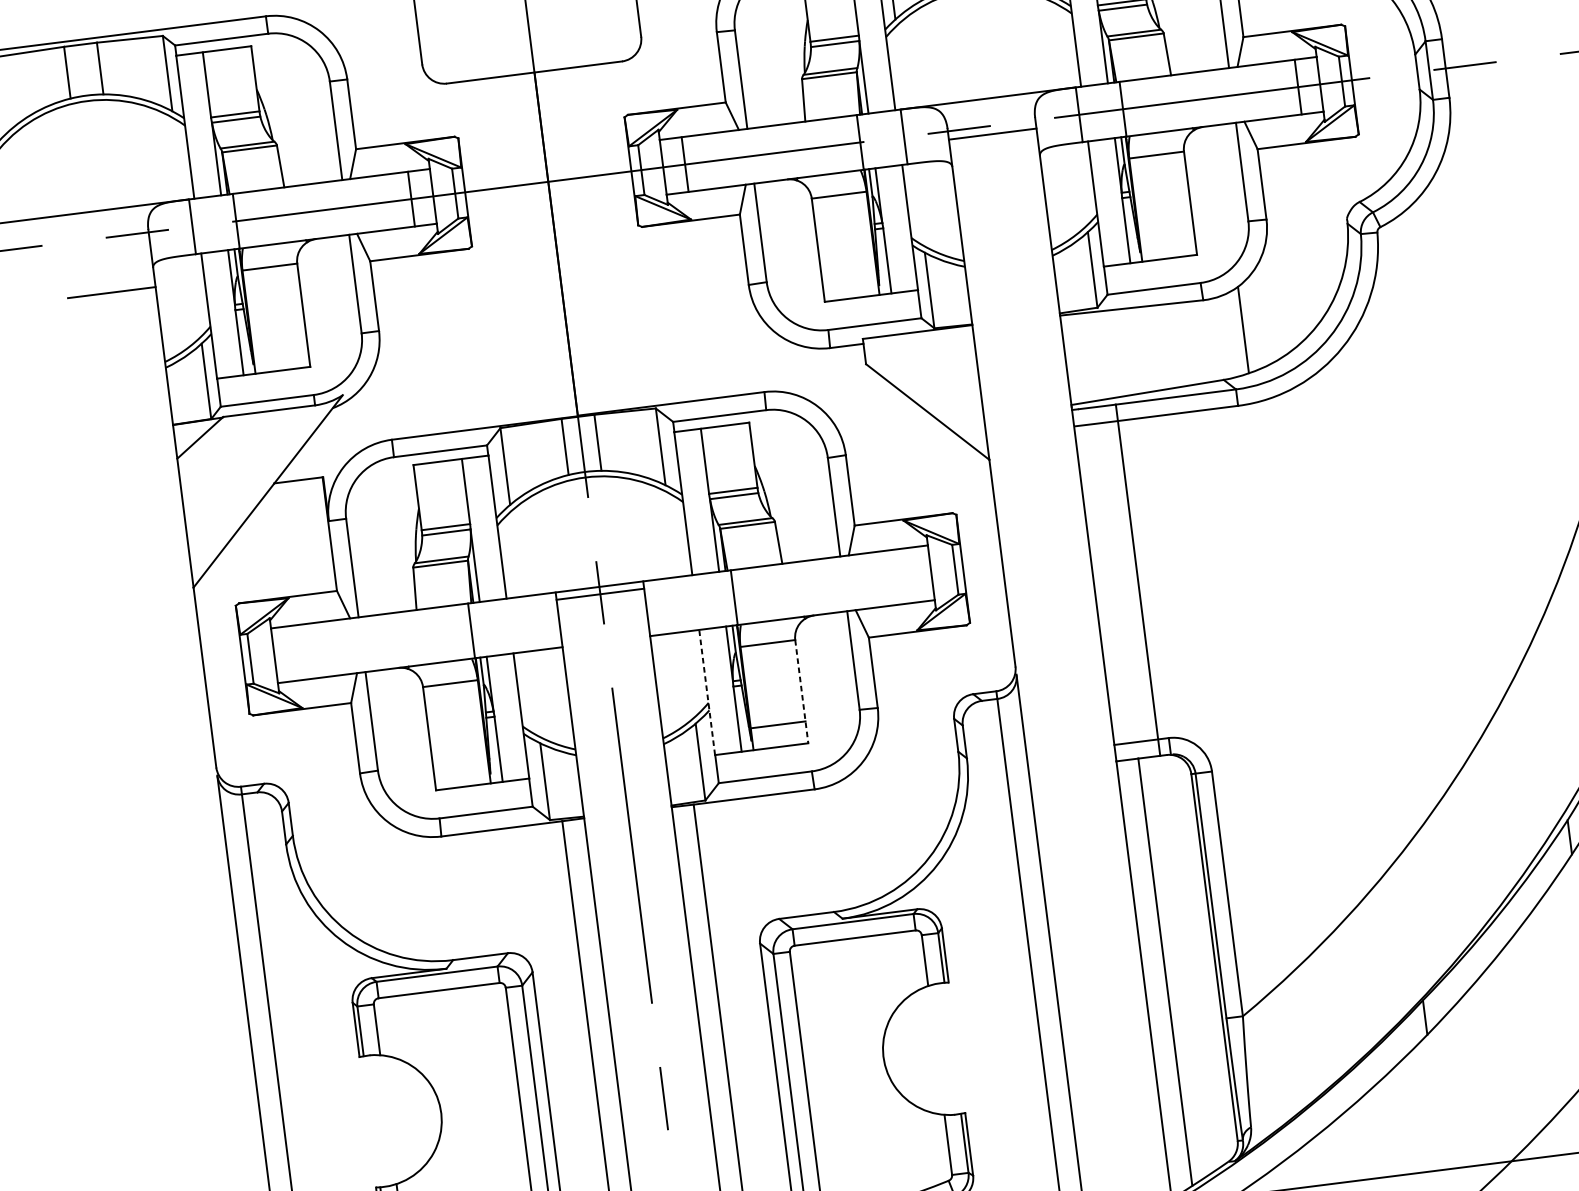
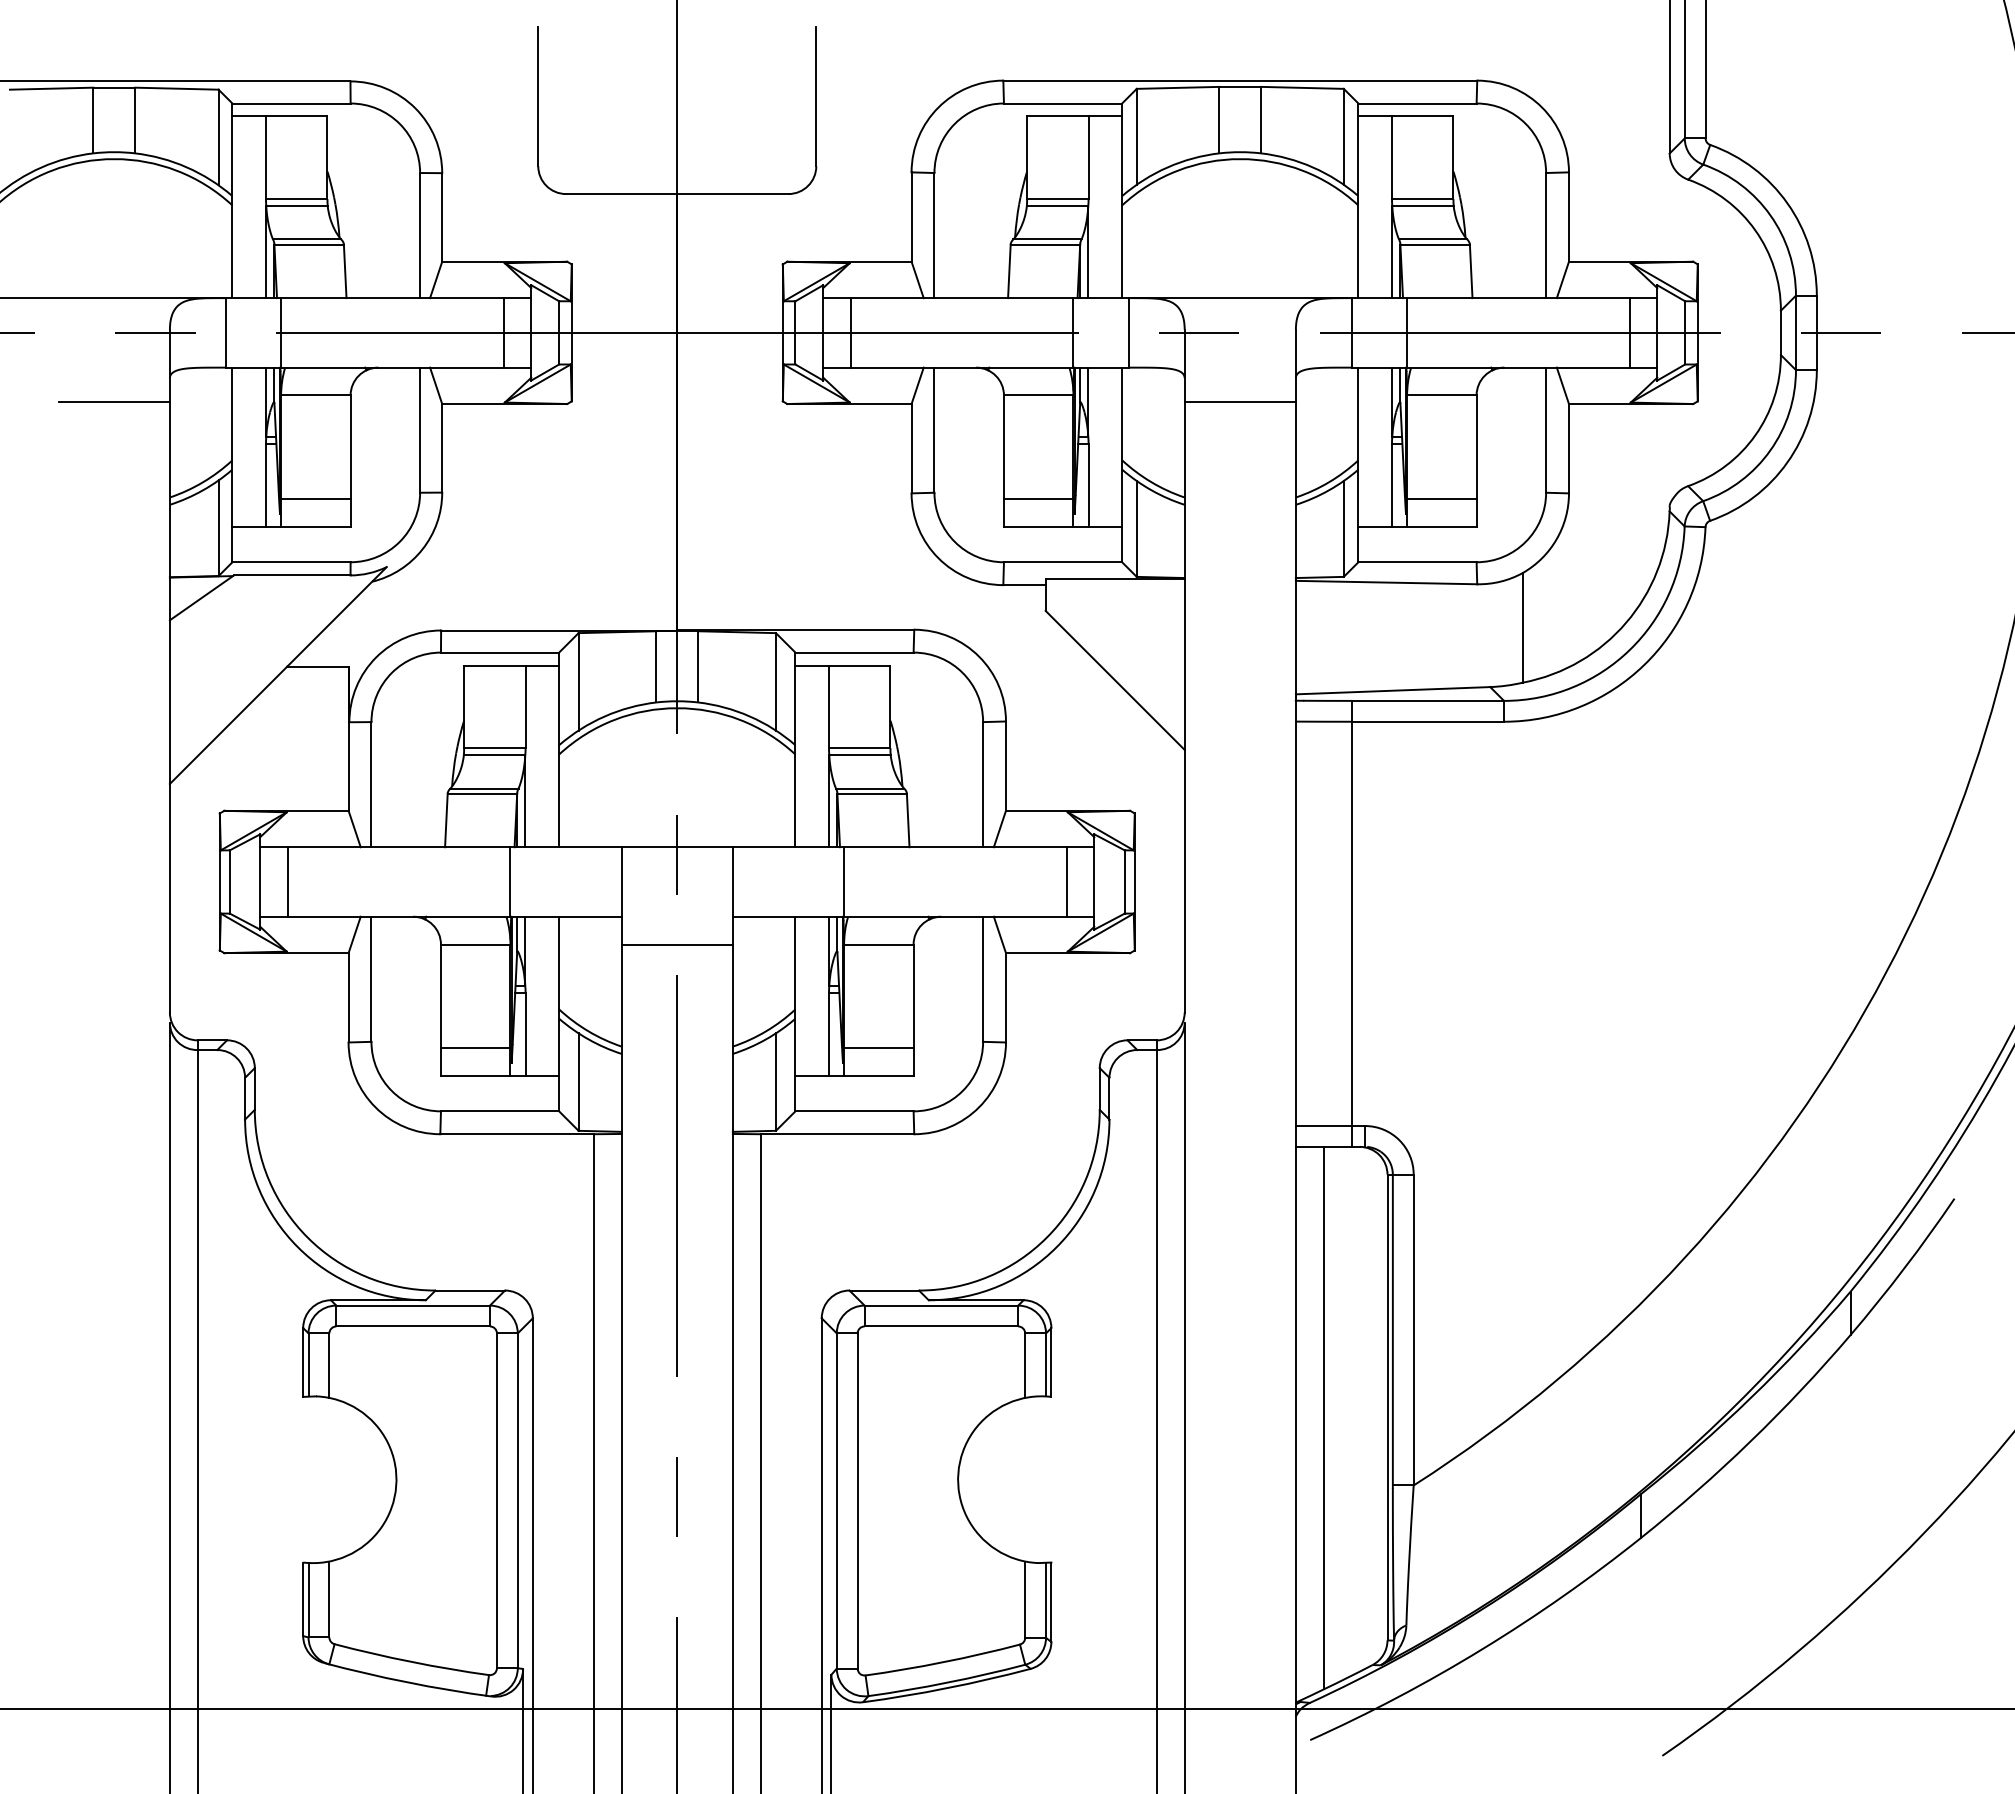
line: (992, 134) -> (1239, 402), moved
line: (1166, 236) -> (1441, 498), added
line: (849, 276) -> (1038, 498), added
line: (279, 348) -> (315, 498), added
line: (909, 575) -> (1066, 881), added
line: (599, 594) -> (676, 944), moved
line: (296, 652) -> (288, 881), added
line: (707, 691) -> (795, 995), dashed -> solid
line: (801, 692) -> (913, 1010), dashed -> solid
line: (460, 764) -> (475, 1047), added

